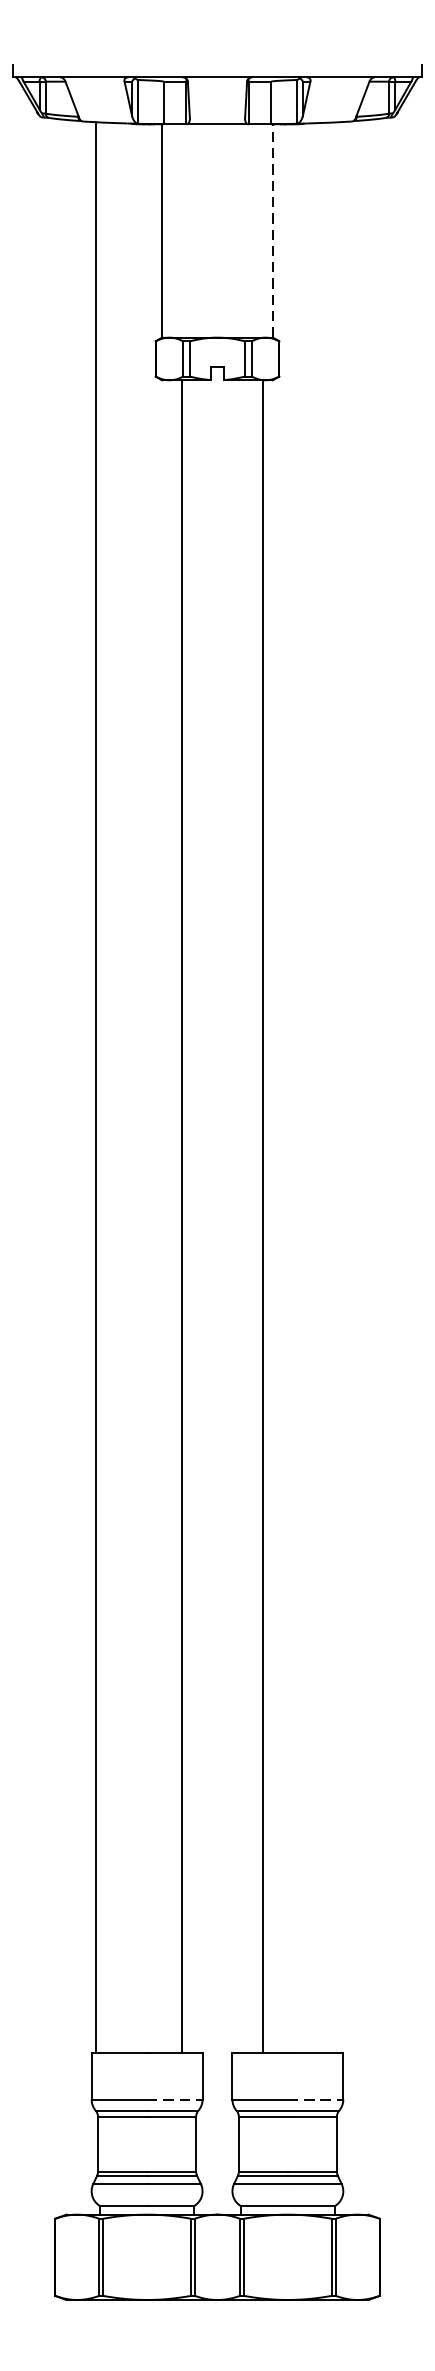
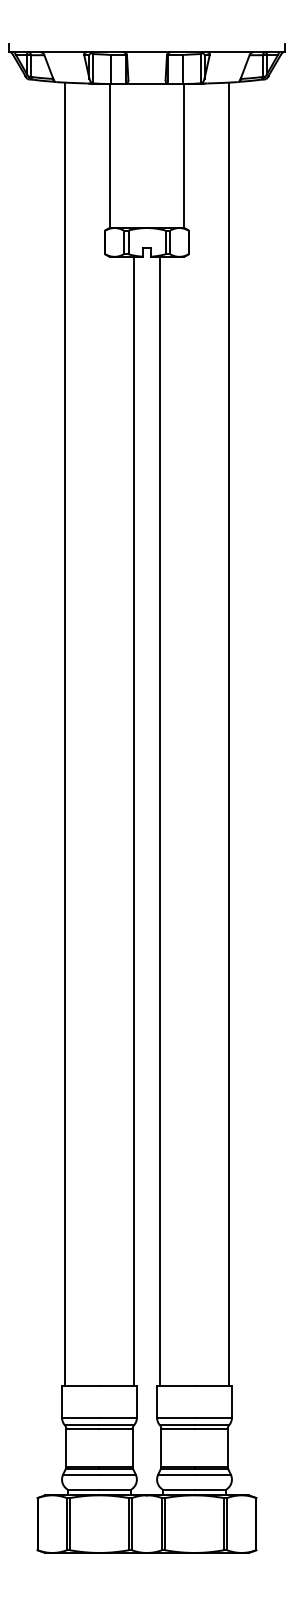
line: (273, 230) -> (184, 155), dashed -> solid
line: (339, 1086) -> (229, 733), added
line: (182, 1215) -> (134, 820), moved
line: (262, 1215) -> (159, 820), moved
line: (175, 2099) -> (118, 1417), dashed -> solid
line: (315, 2099) -> (213, 1417), dashed -> solid

